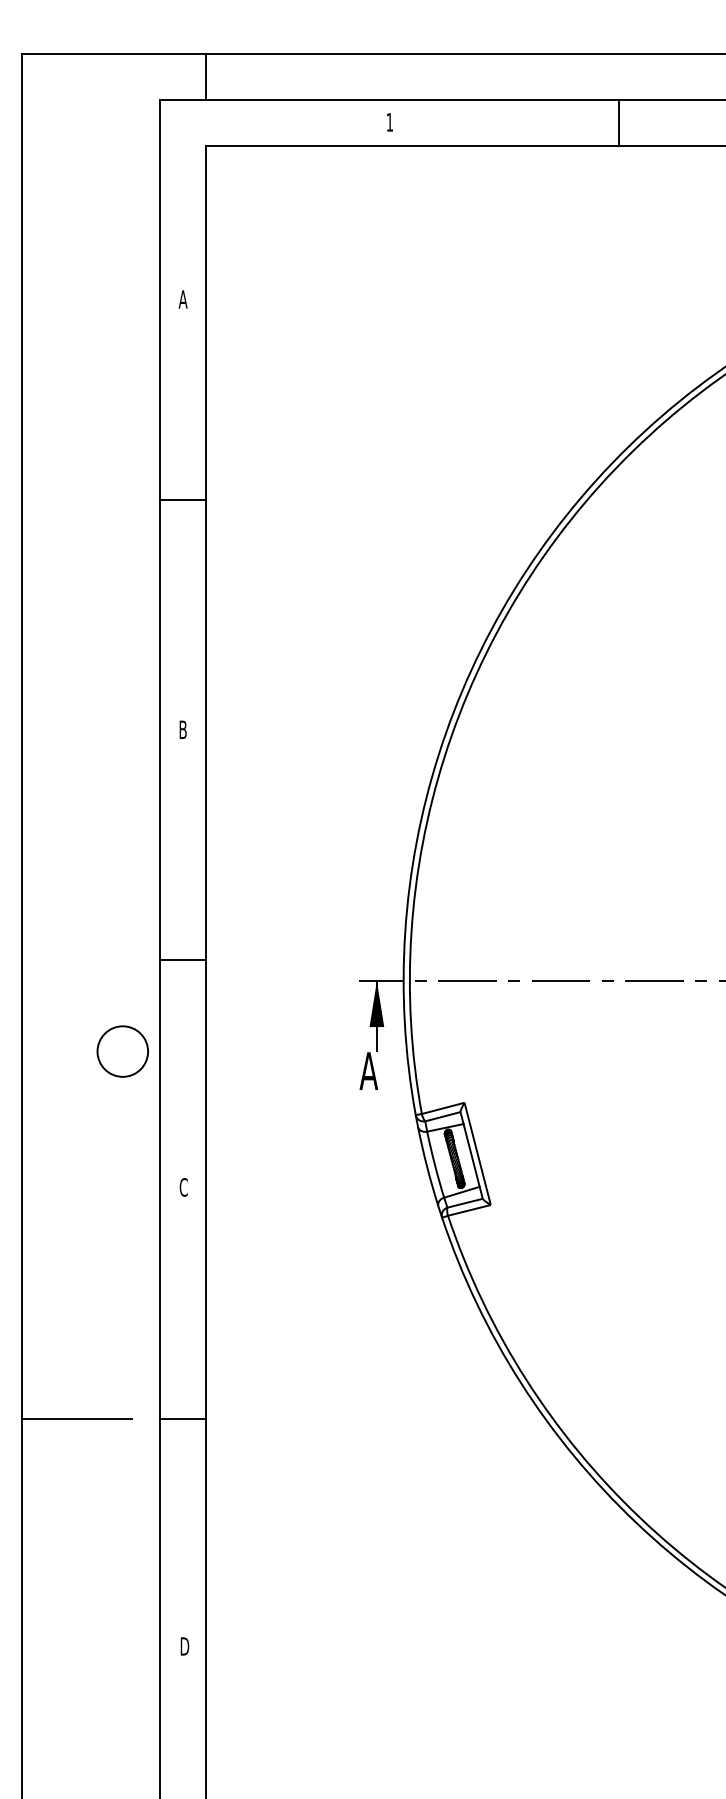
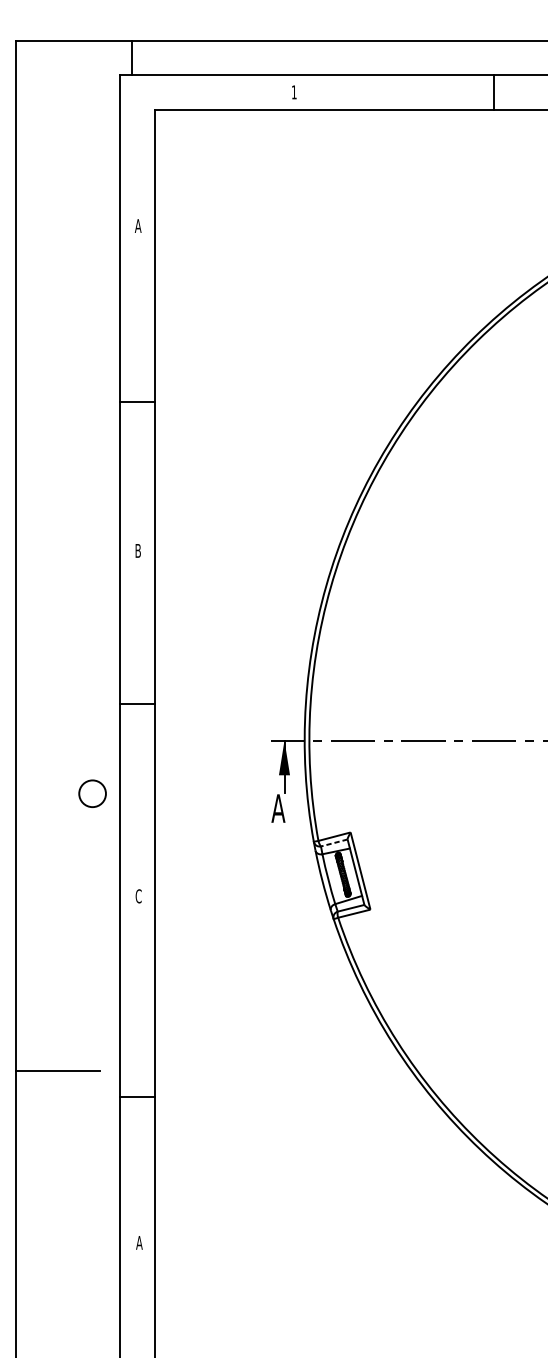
line: (205, 76) -> (131, 57), moved
line: (619, 122) -> (494, 92), moved
line: (182, 499) -> (137, 401), moved
line: (182, 959) -> (137, 703), moved
circle: (122, 1051) -> (92, 793), size x0.7
line: (442, 1116) -> (334, 842), solid -> dashed
line: (182, 1419) -> (137, 1097), moved
text: (184, 1646) -> (139, 1242), D -> A

